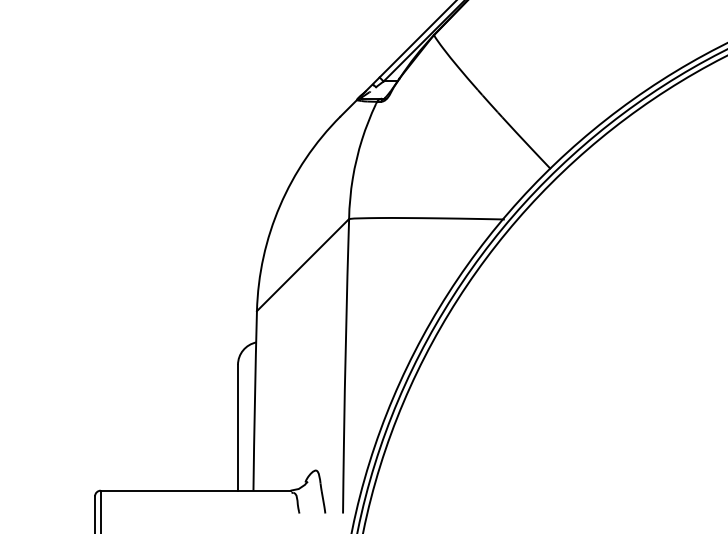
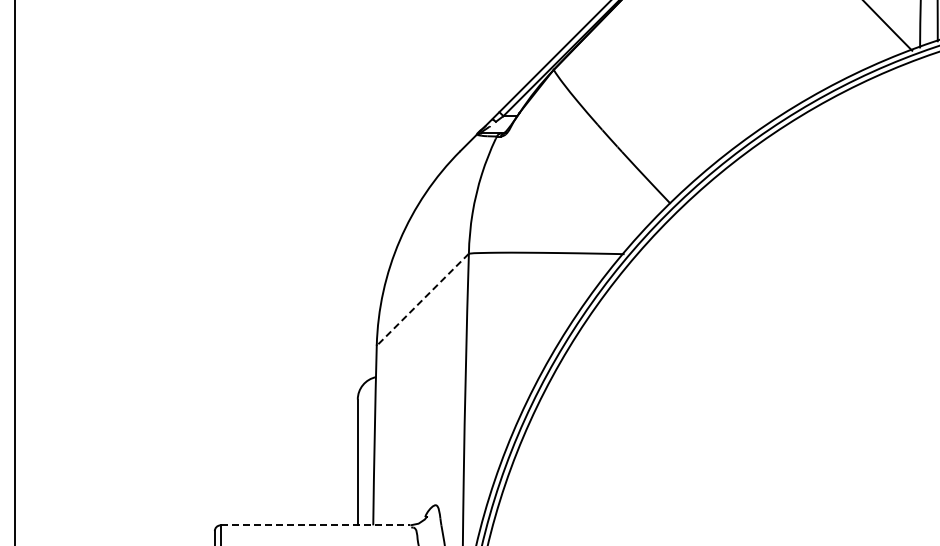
line: (302, 265) -> (422, 300), solid -> dashed
line: (195, 490) -> (315, 525), solid -> dashed

